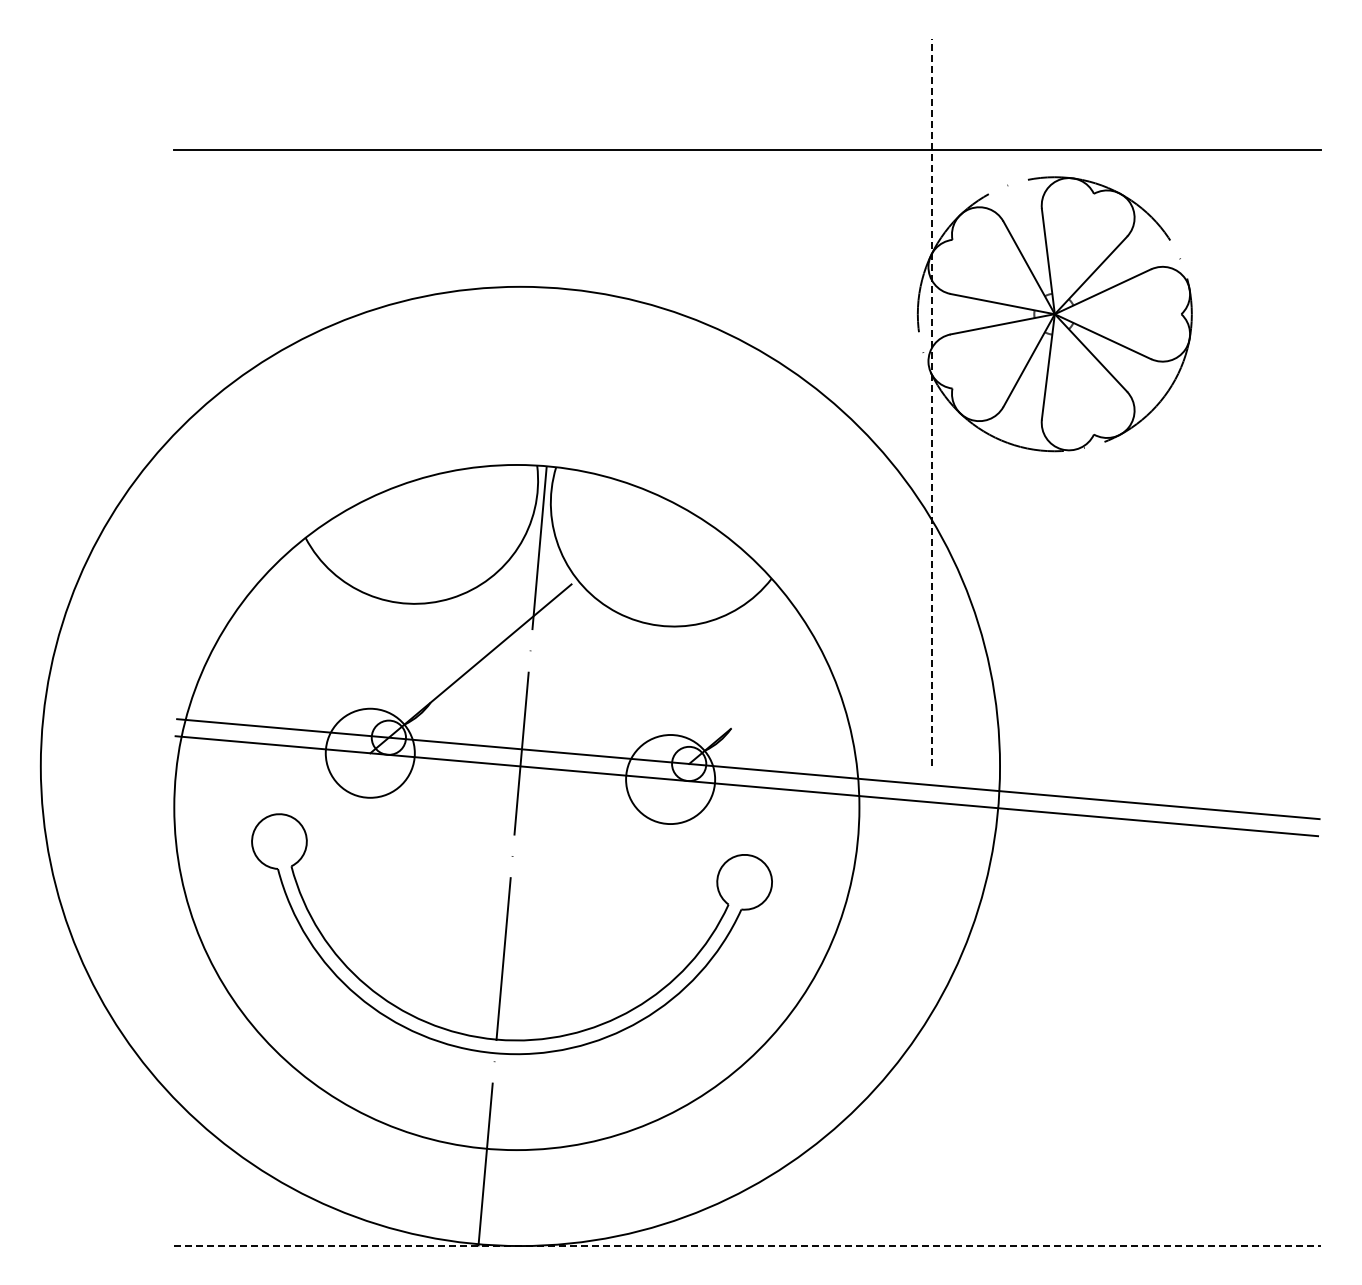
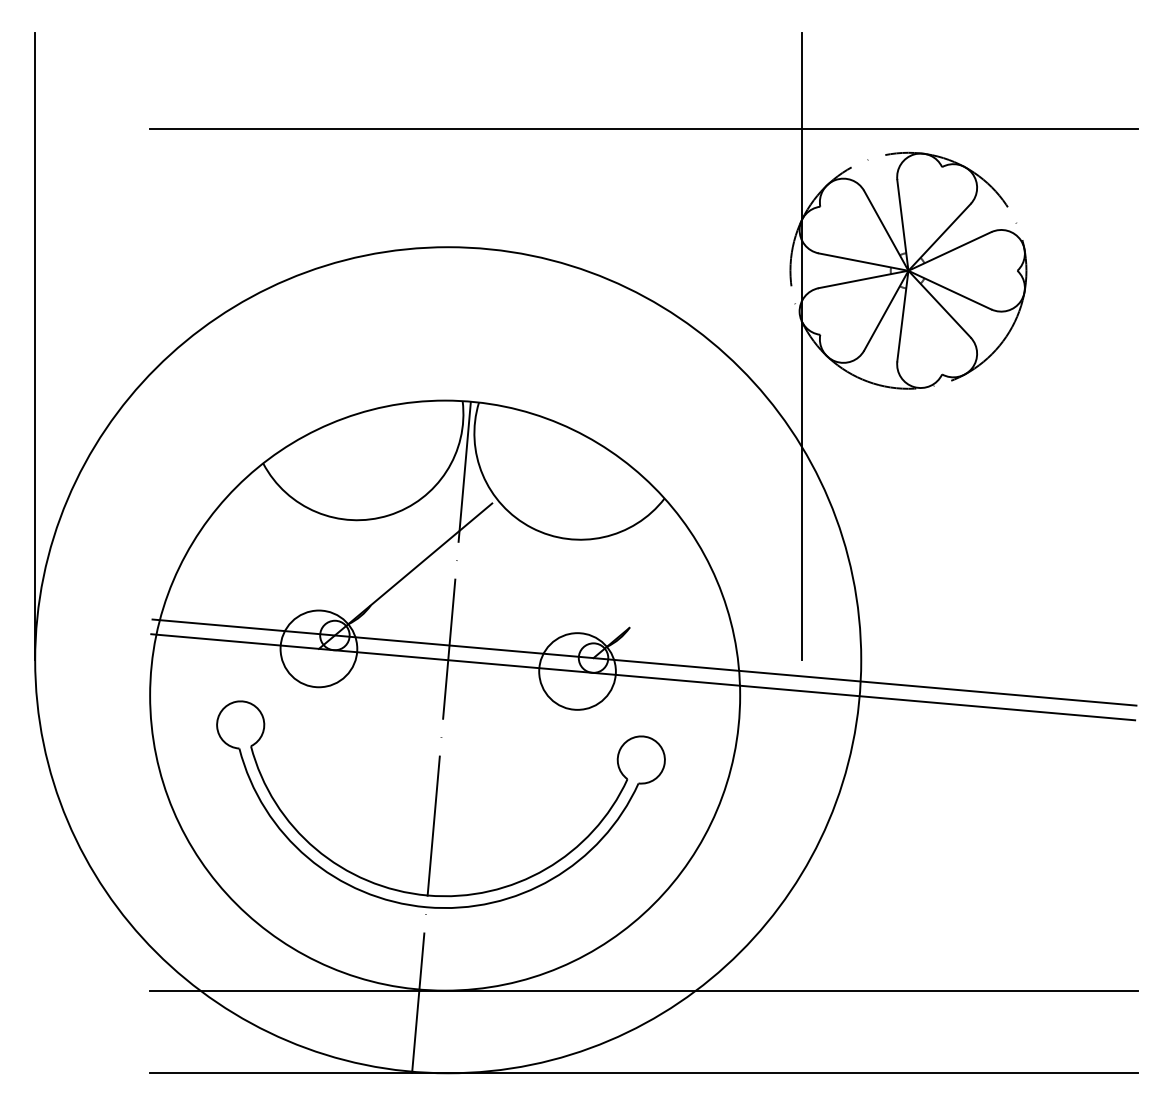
line: (40, 402) -> (34, 346), added
line: (931, 402) -> (802, 346), dashed -> solid
line: (747, 1150) -> (643, 990), added
line: (748, 1246) -> (644, 1073), dashed -> solid

